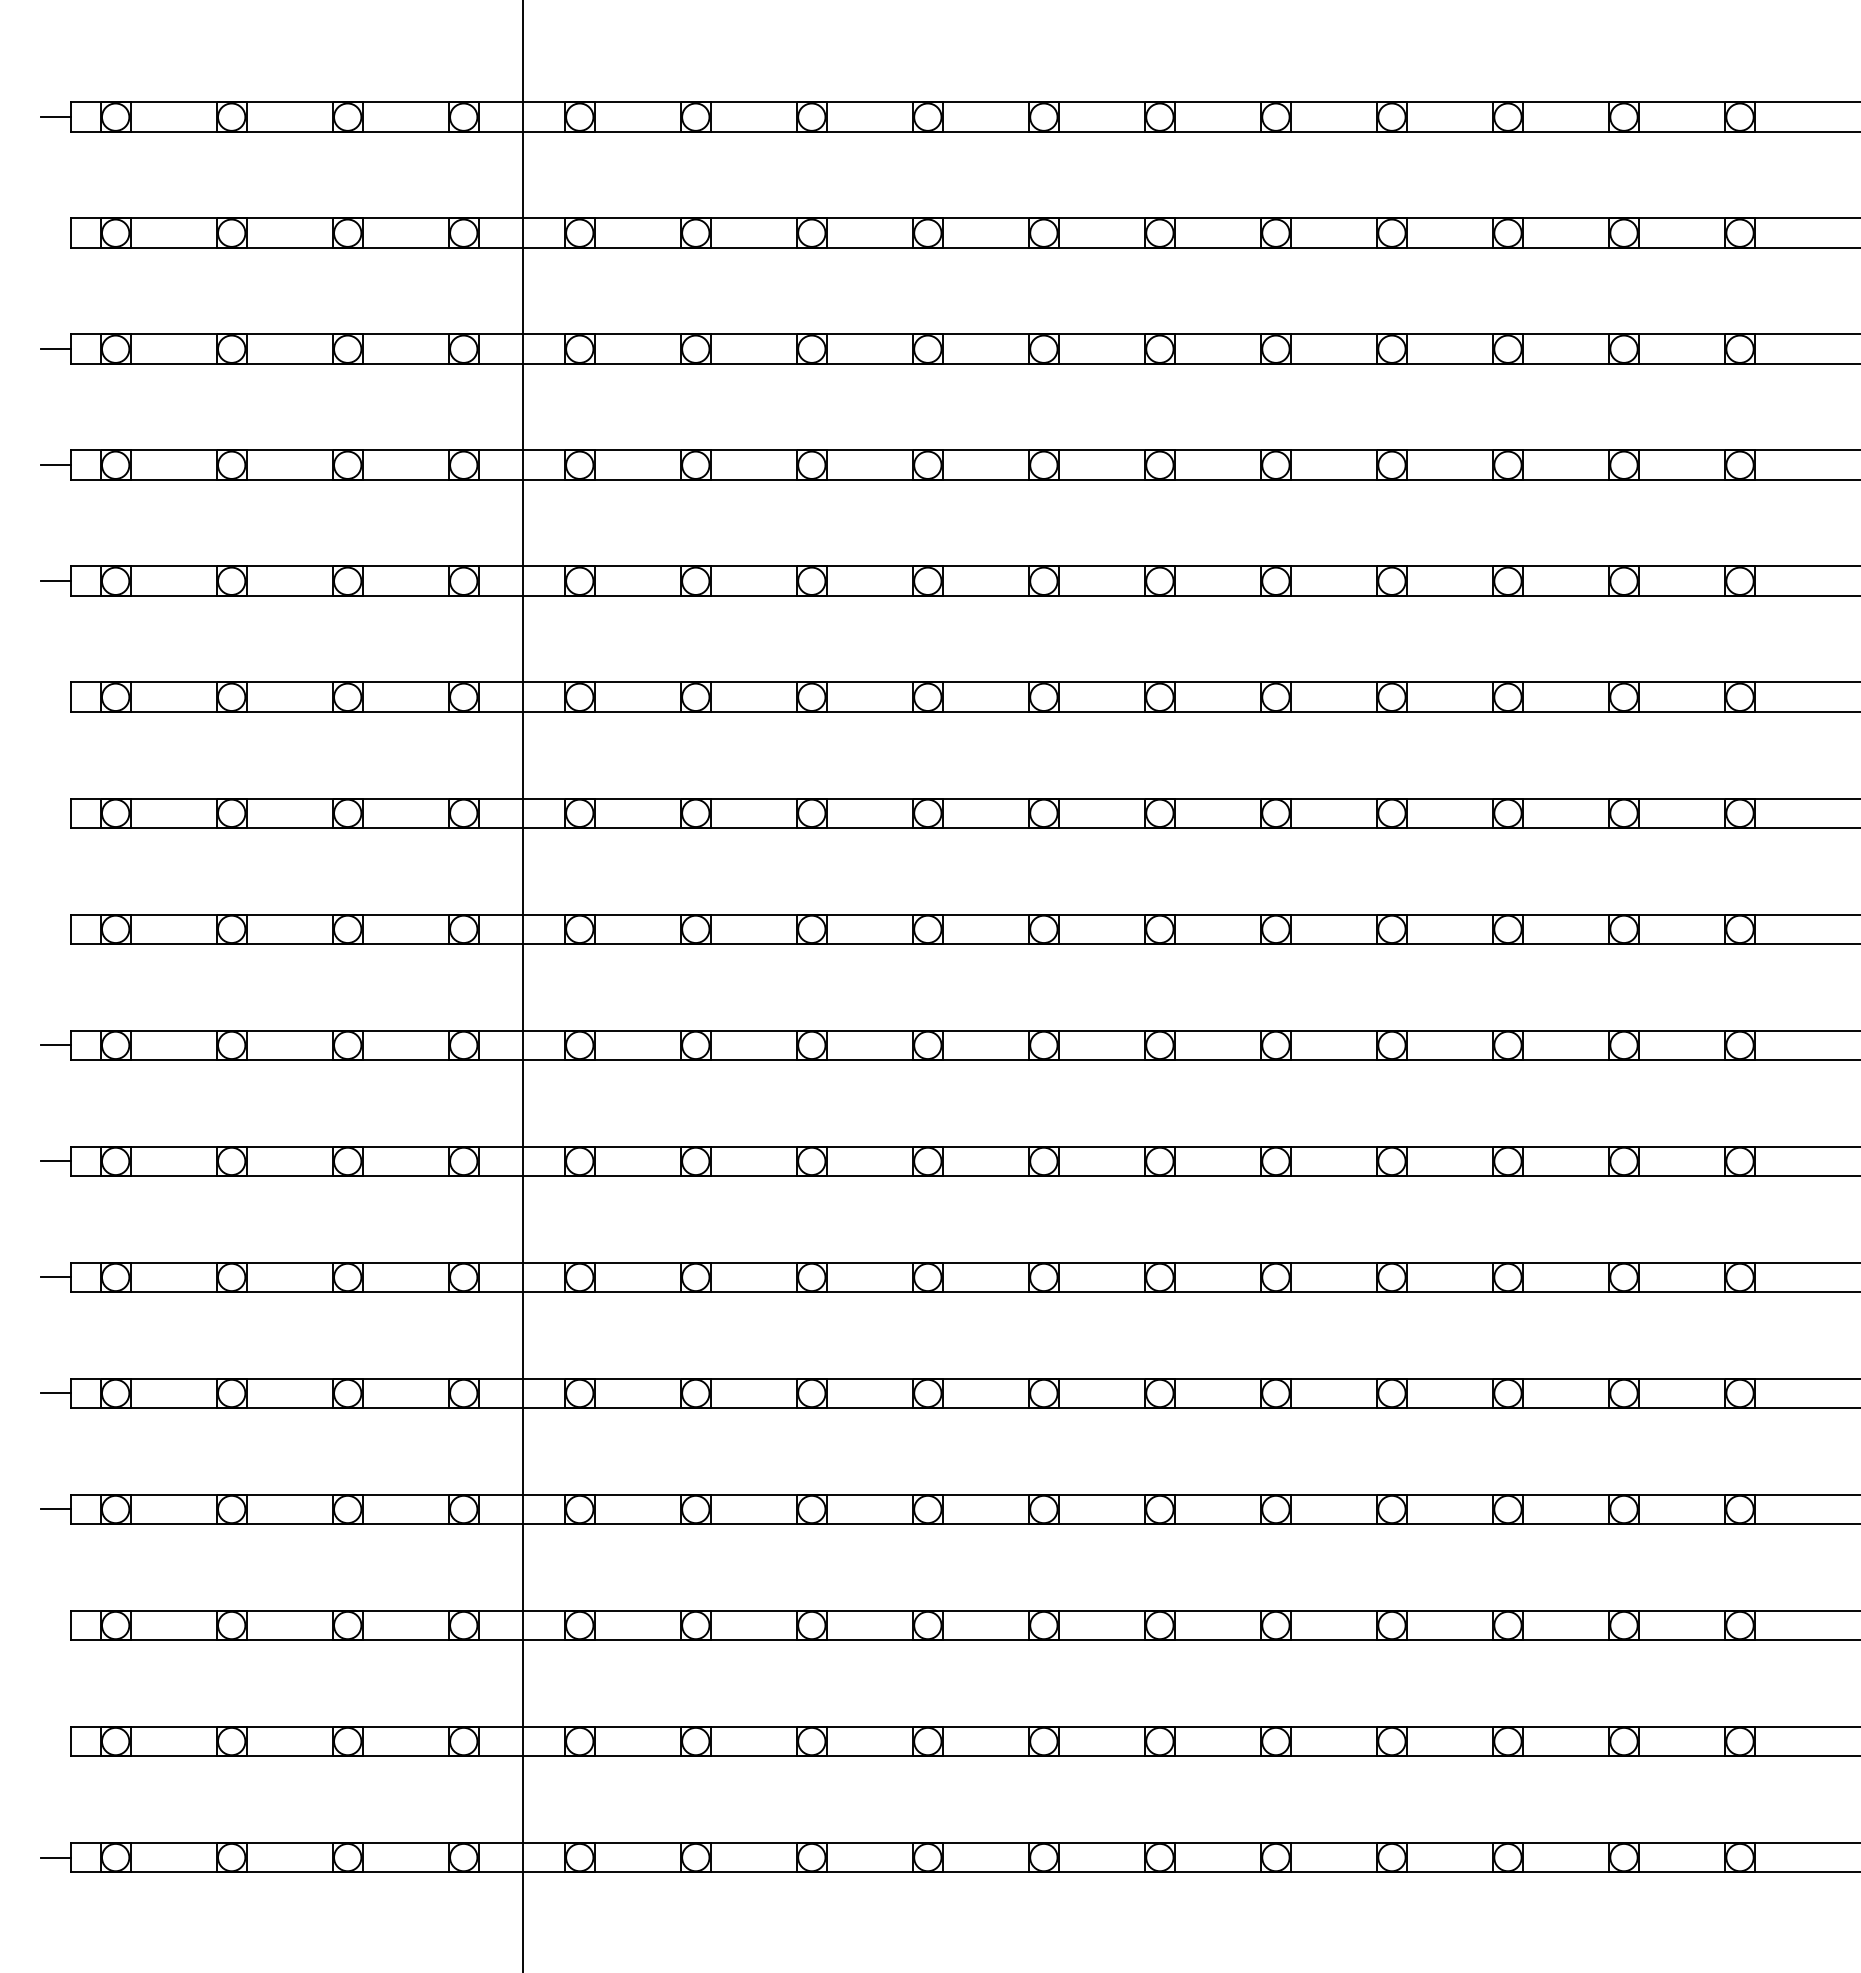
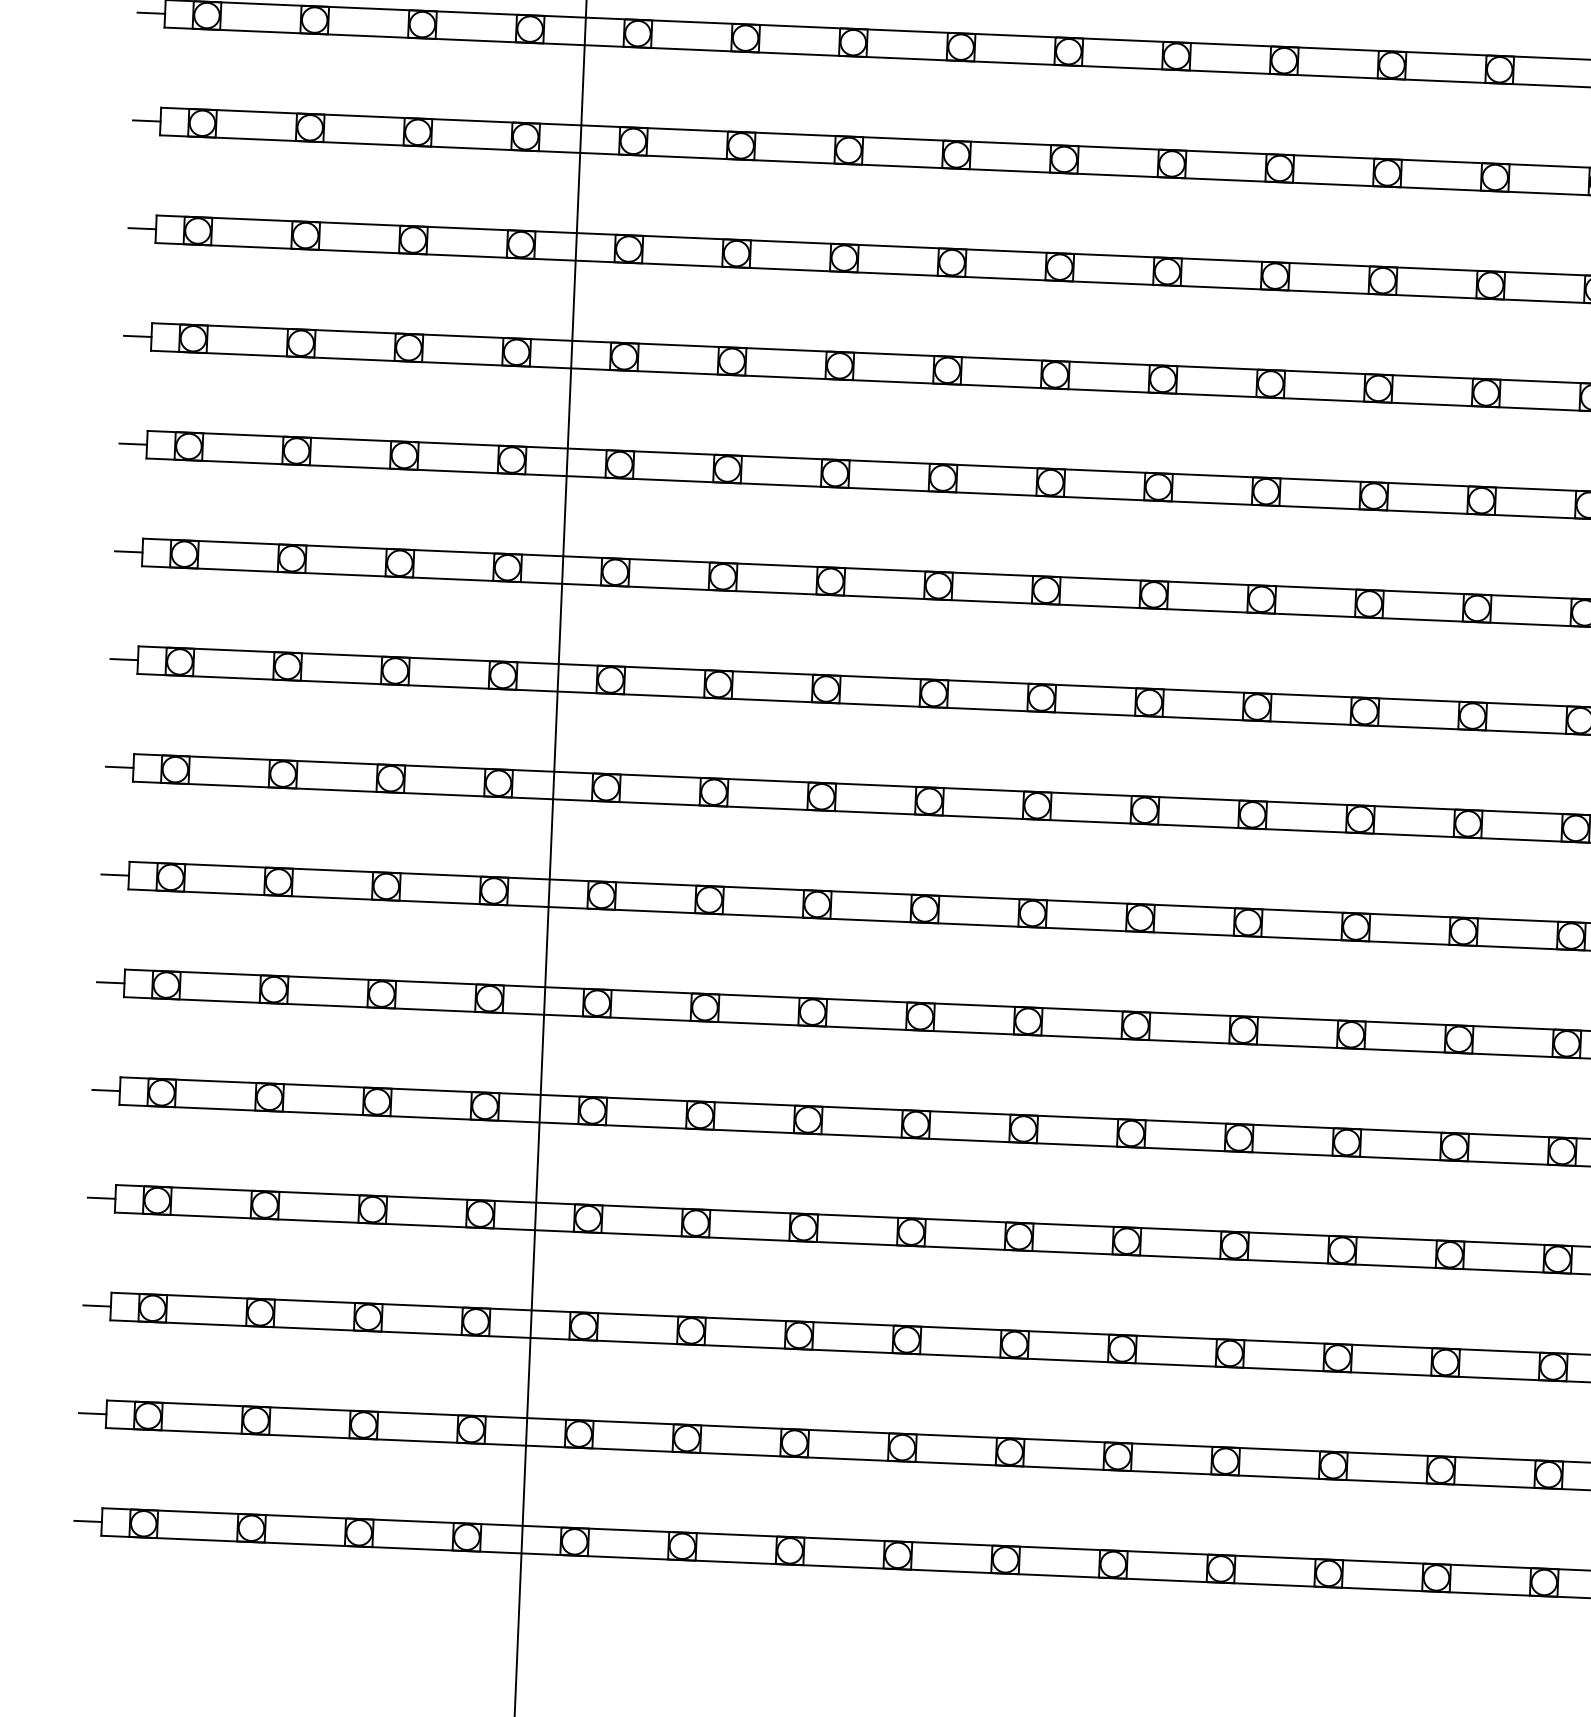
line: (55, 233) -> (151, 13), added
line: (55, 697) -> (133, 444), added
line: (55, 813) -> (128, 552), added
line: (55, 929) -> (124, 659), added
line: (55, 1625) -> (96, 1305), added
line: (55, 1741) -> (92, 1413), added

